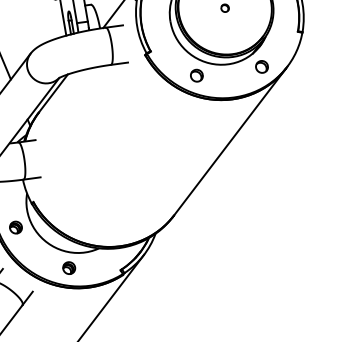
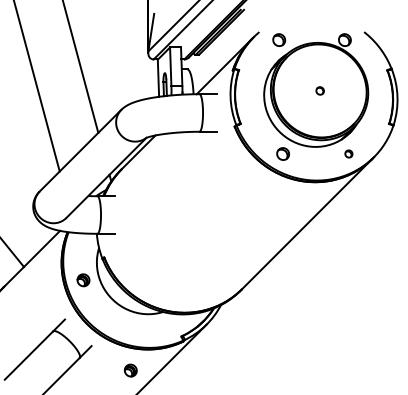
part: (261, 66) -> (348, 153), size x0.6
part: (68, 268) -> (130, 370), moved

